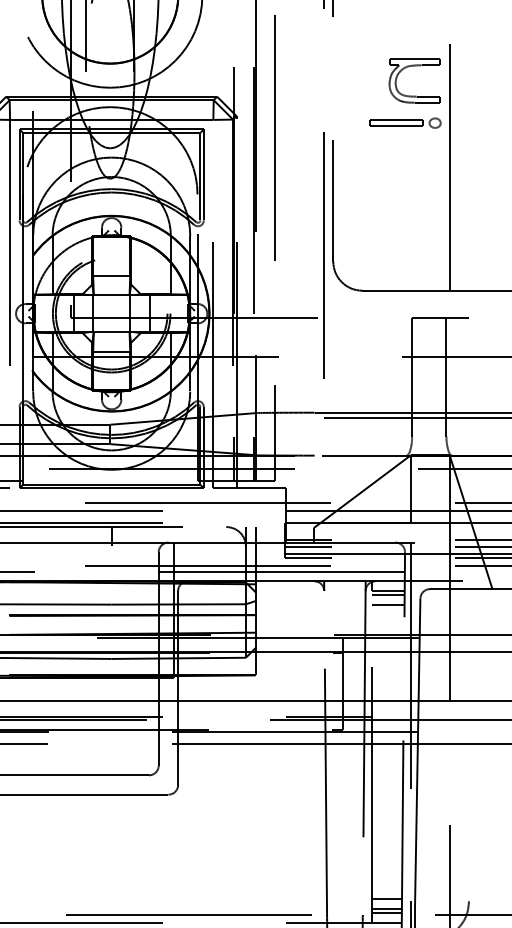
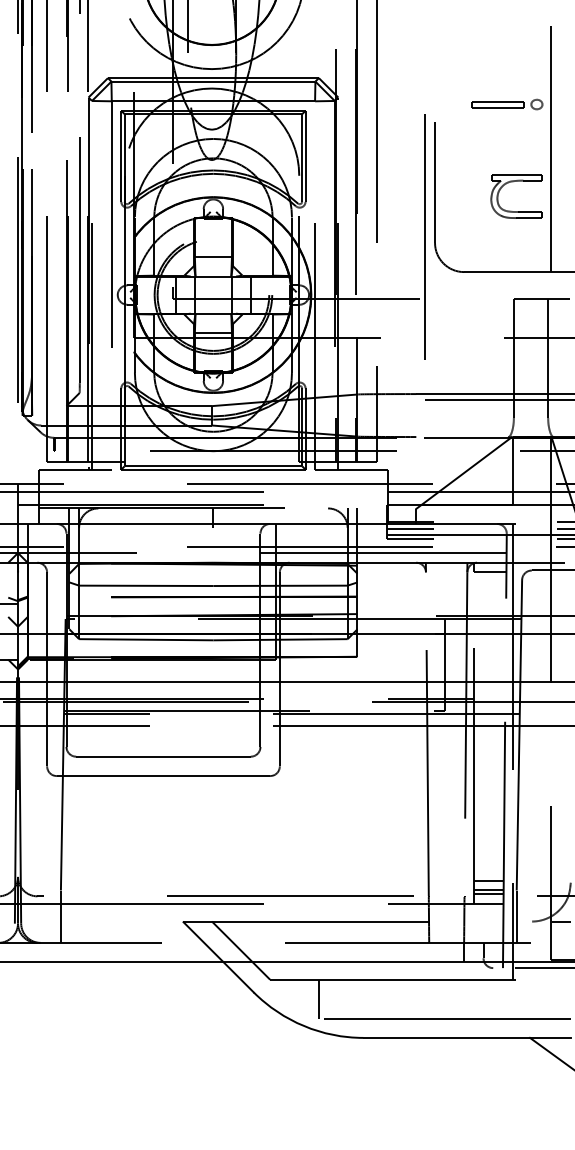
part: (411, 67) -> (513, 182), moved
line: (387, 595) -> (489, 576), removed
line: (387, 605) -> (489, 586), removed

